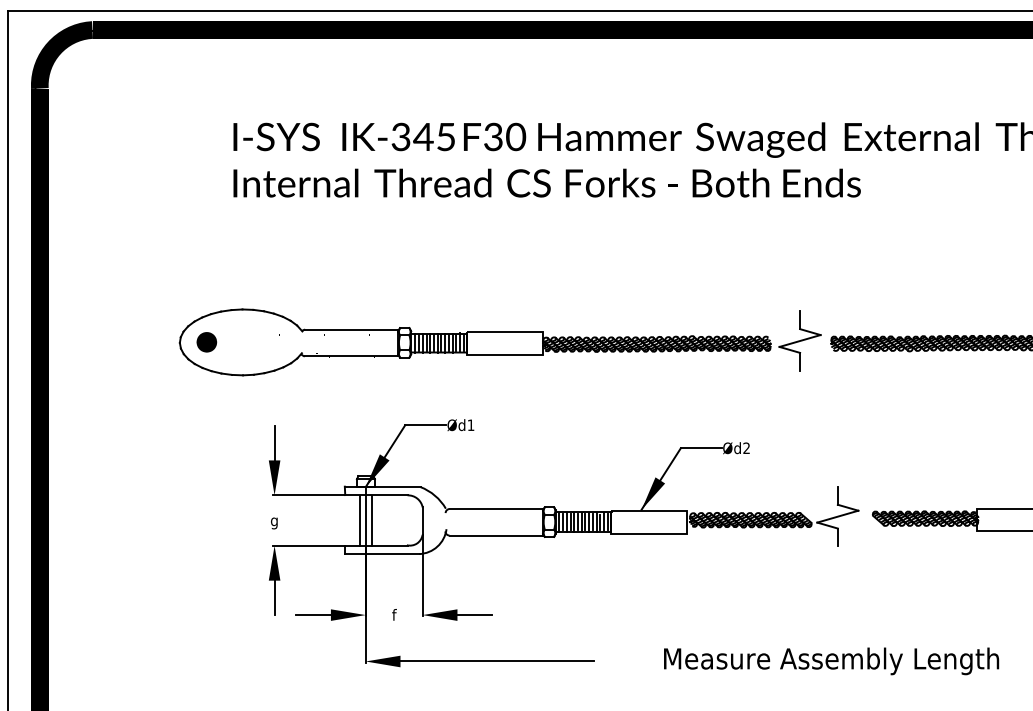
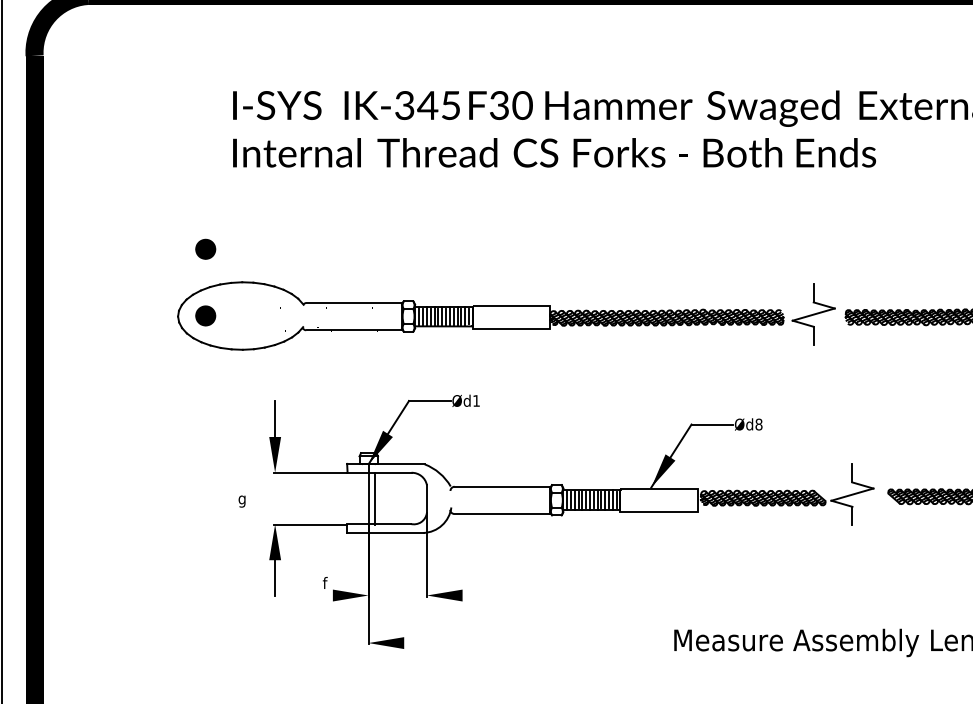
part: (206, 277) -> (205, 249), added
text: (746, 448) -> (758, 424), Ød2 -> Ød8
line: (360, 520) -> (363, 498), removed
text: (274, 523) -> (242, 501), moved
text: (394, 614) -> (325, 582), moved
line: (313, 615) -> (315, 595), removed
line: (474, 615) -> (480, 595), removed
line: (496, 661) -> (502, 643), removed

